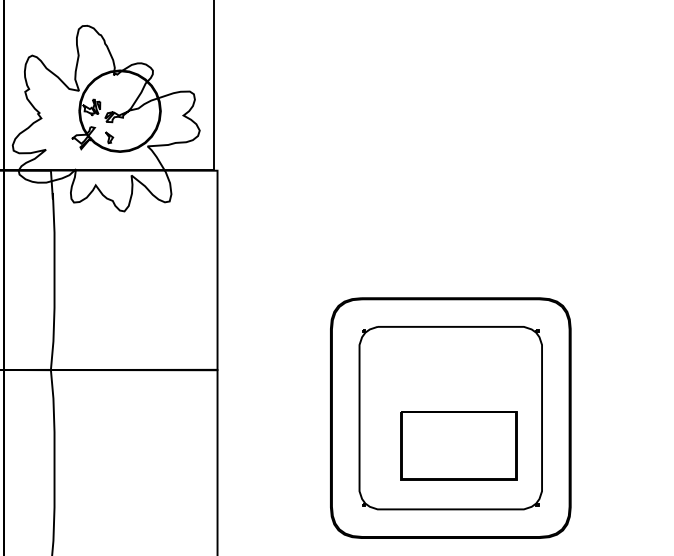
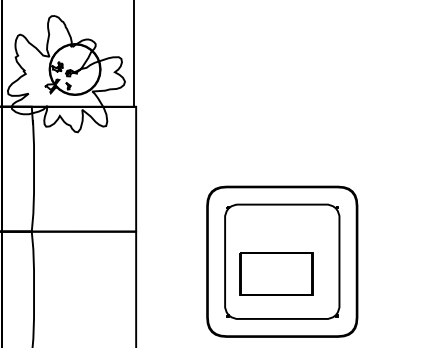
part: (459, 444) -> (276, 273), moved

